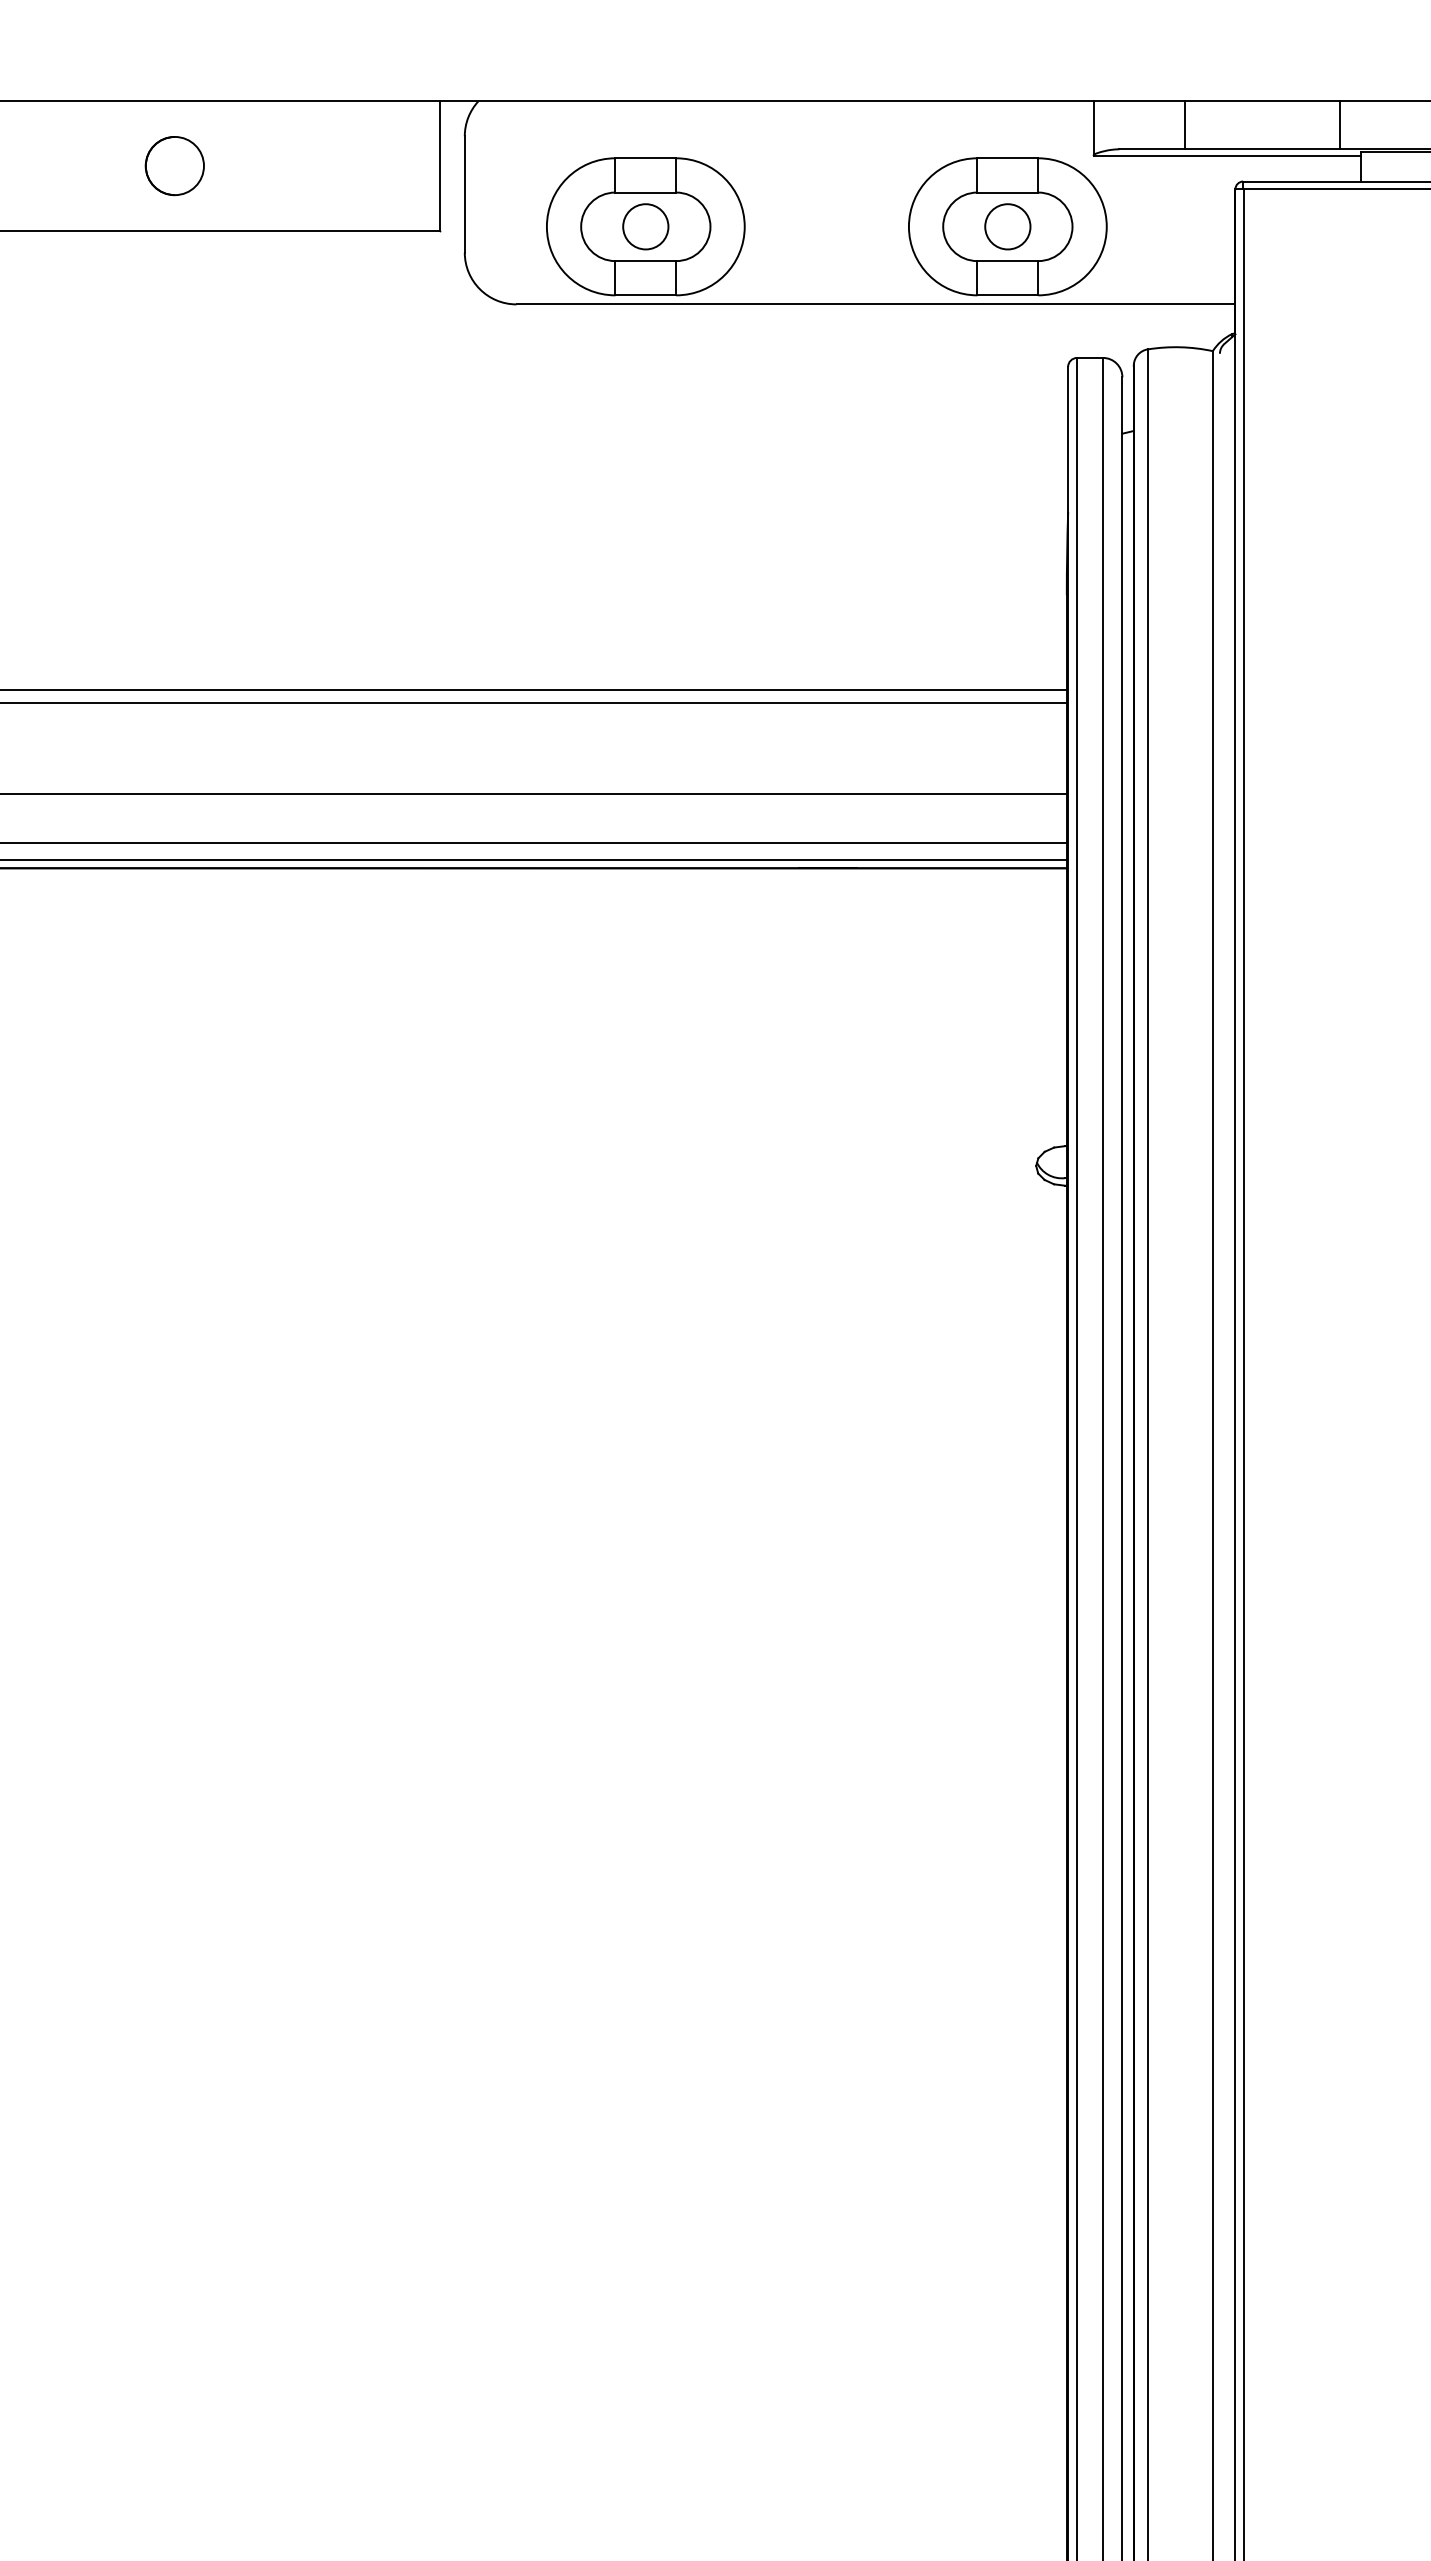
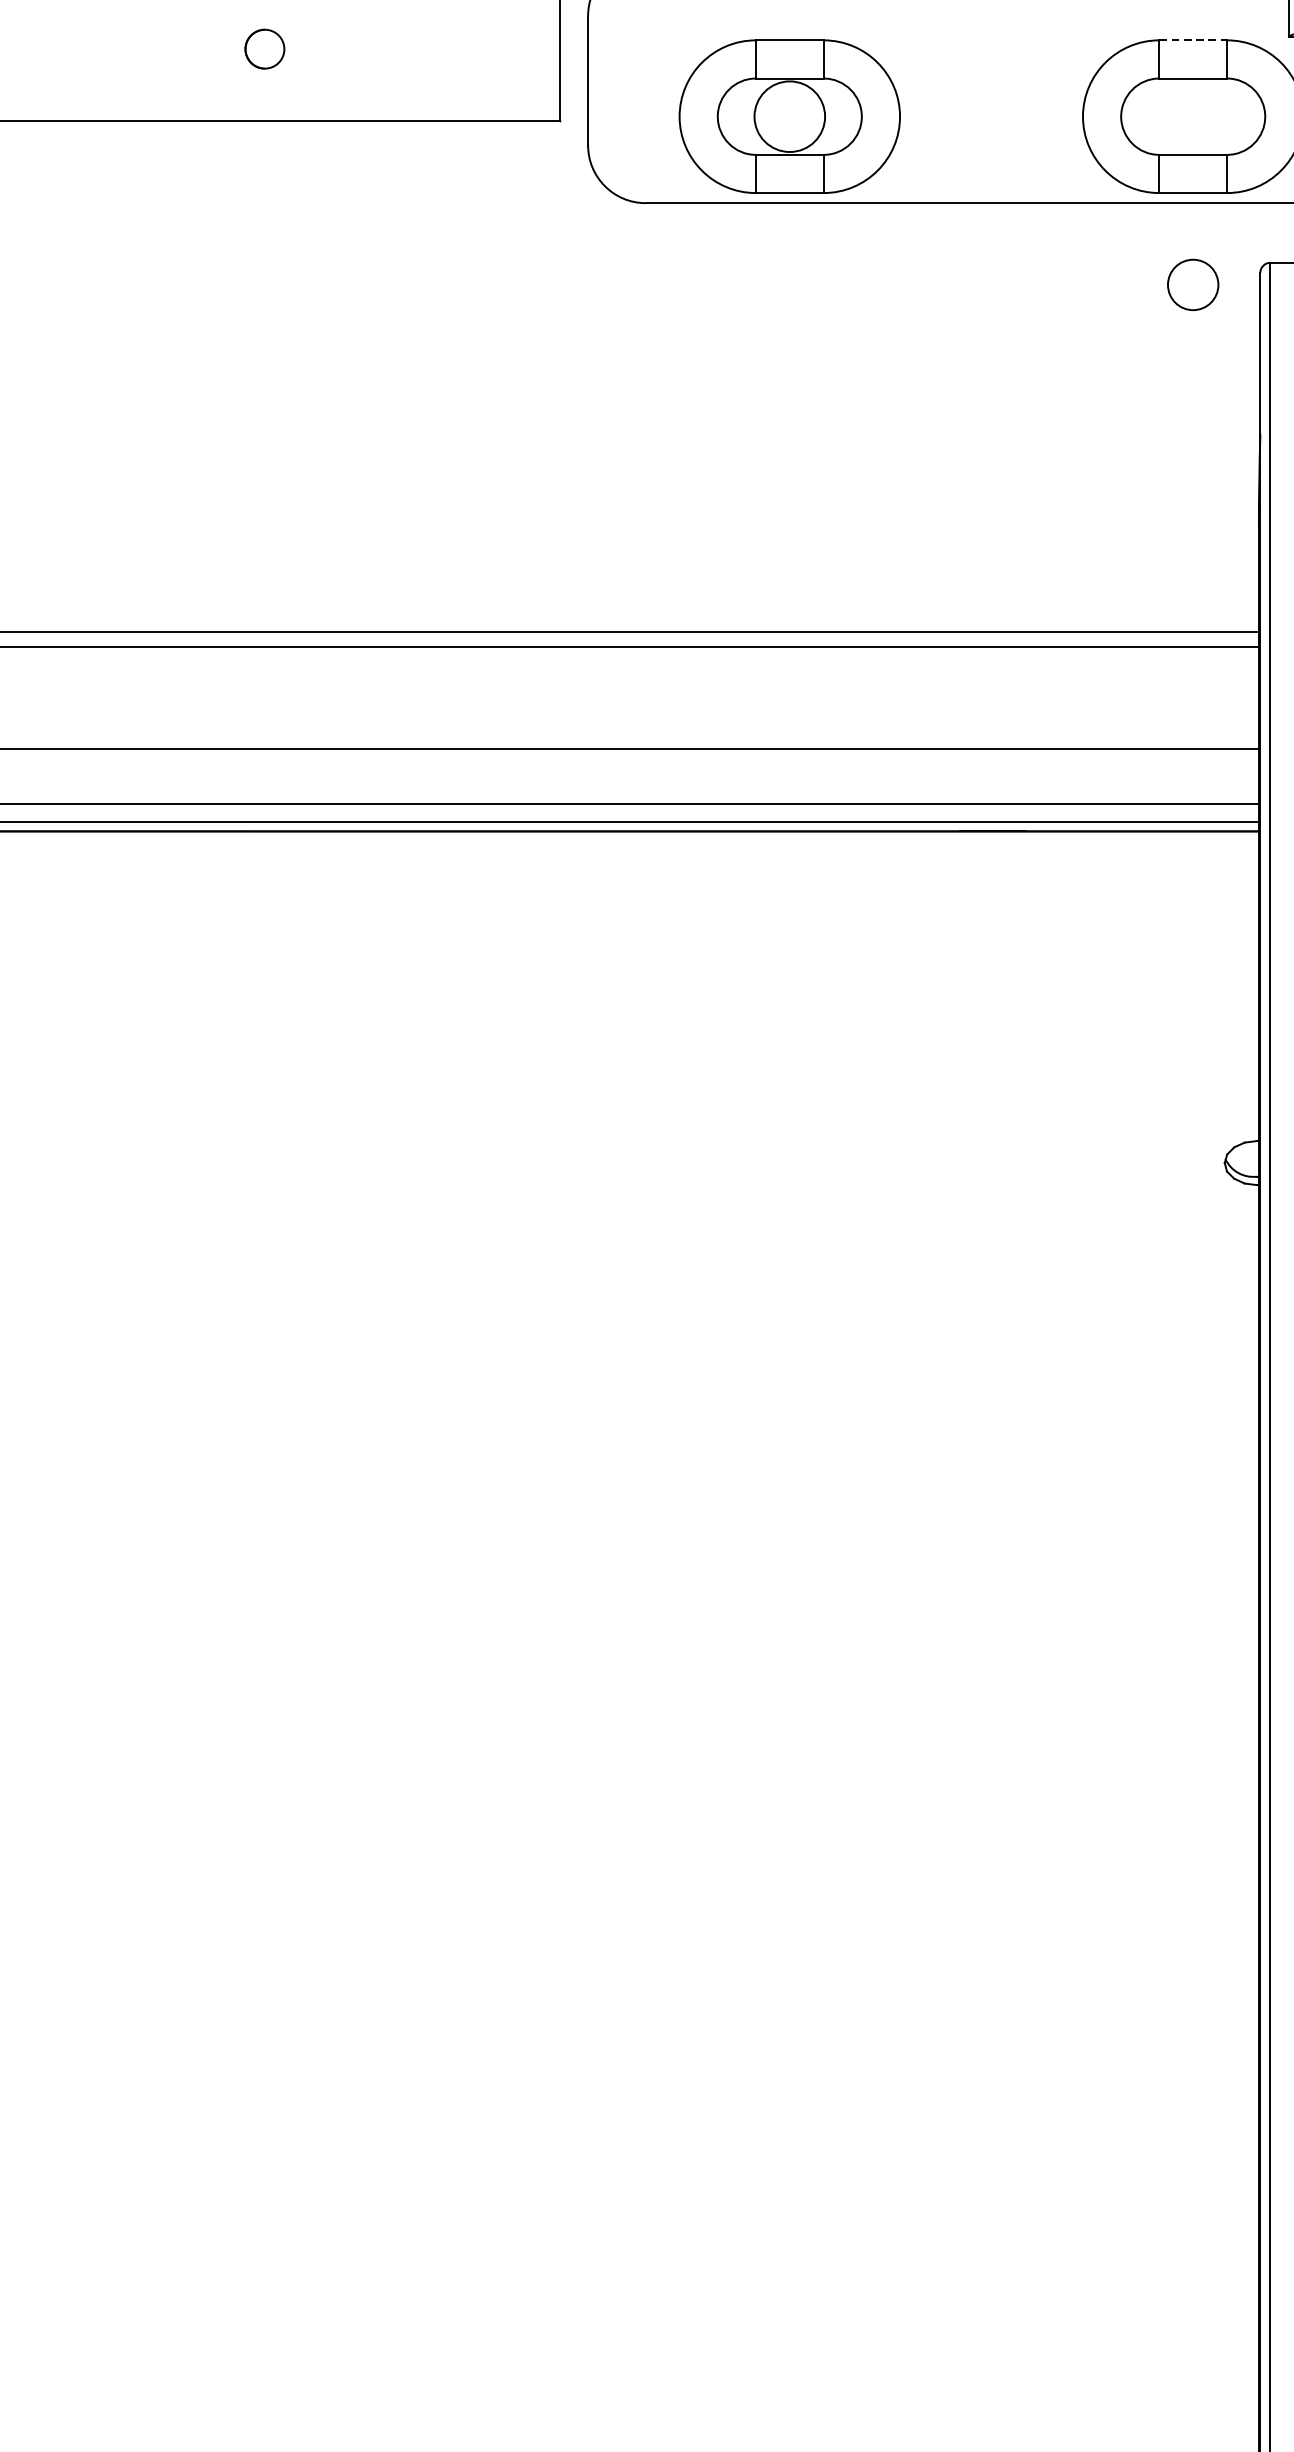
line: (1008, 158) -> (1193, 40), solid -> dashed
circle: (174, 166) -> (264, 49), size x0.6
circle: (645, 226) -> (789, 116), size x1.4
circle: (1007, 226) -> (1192, 284), moved

